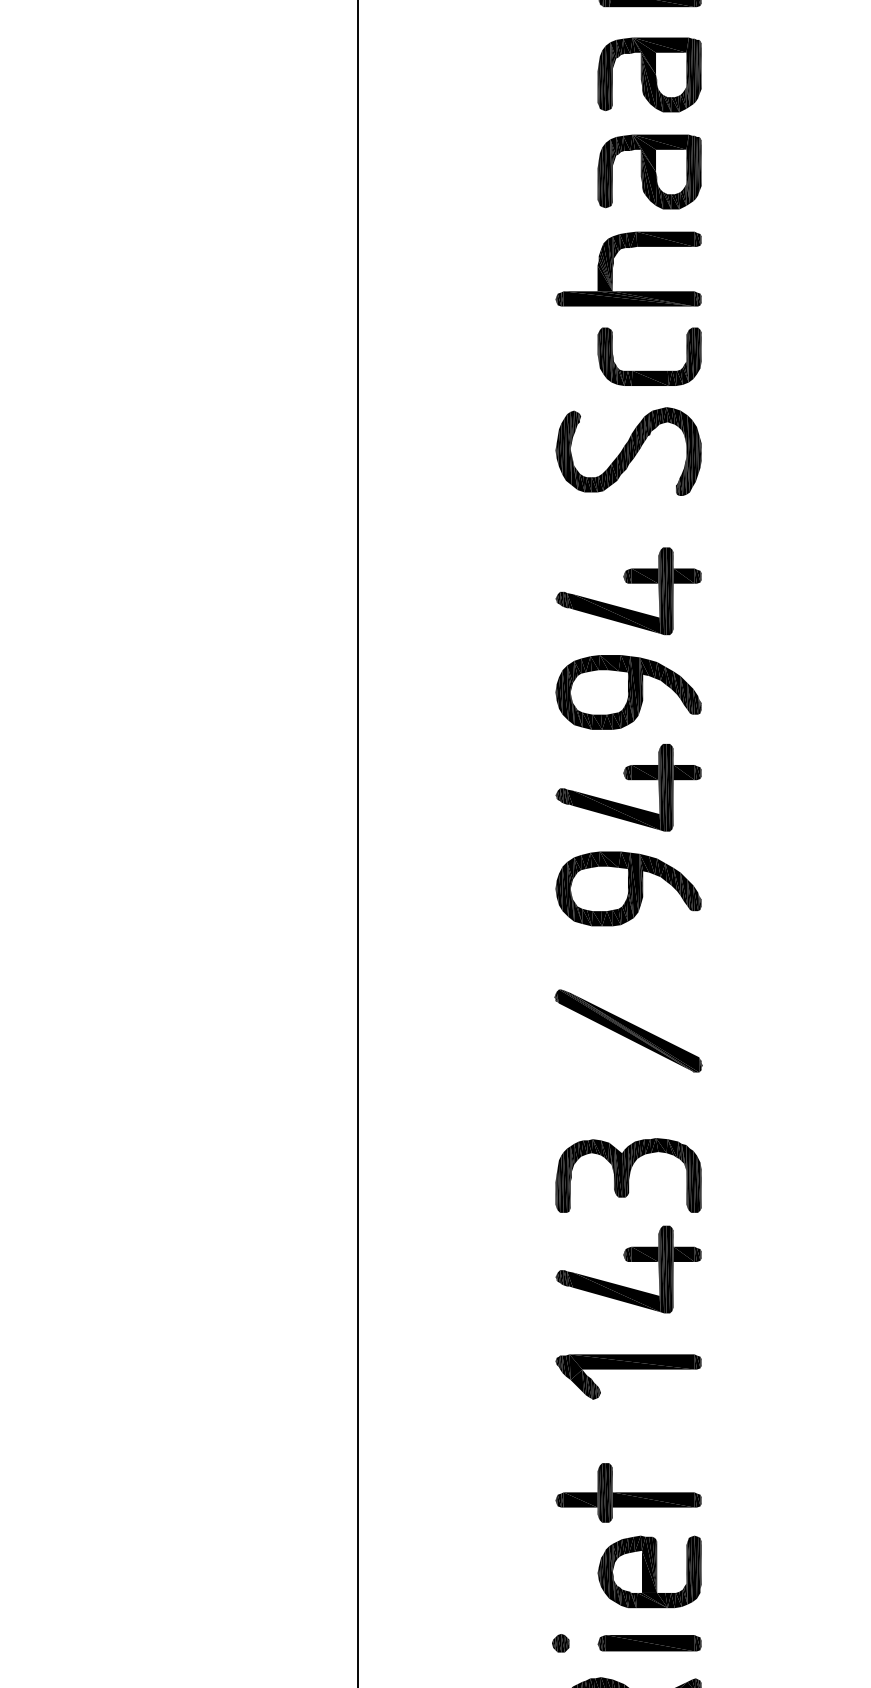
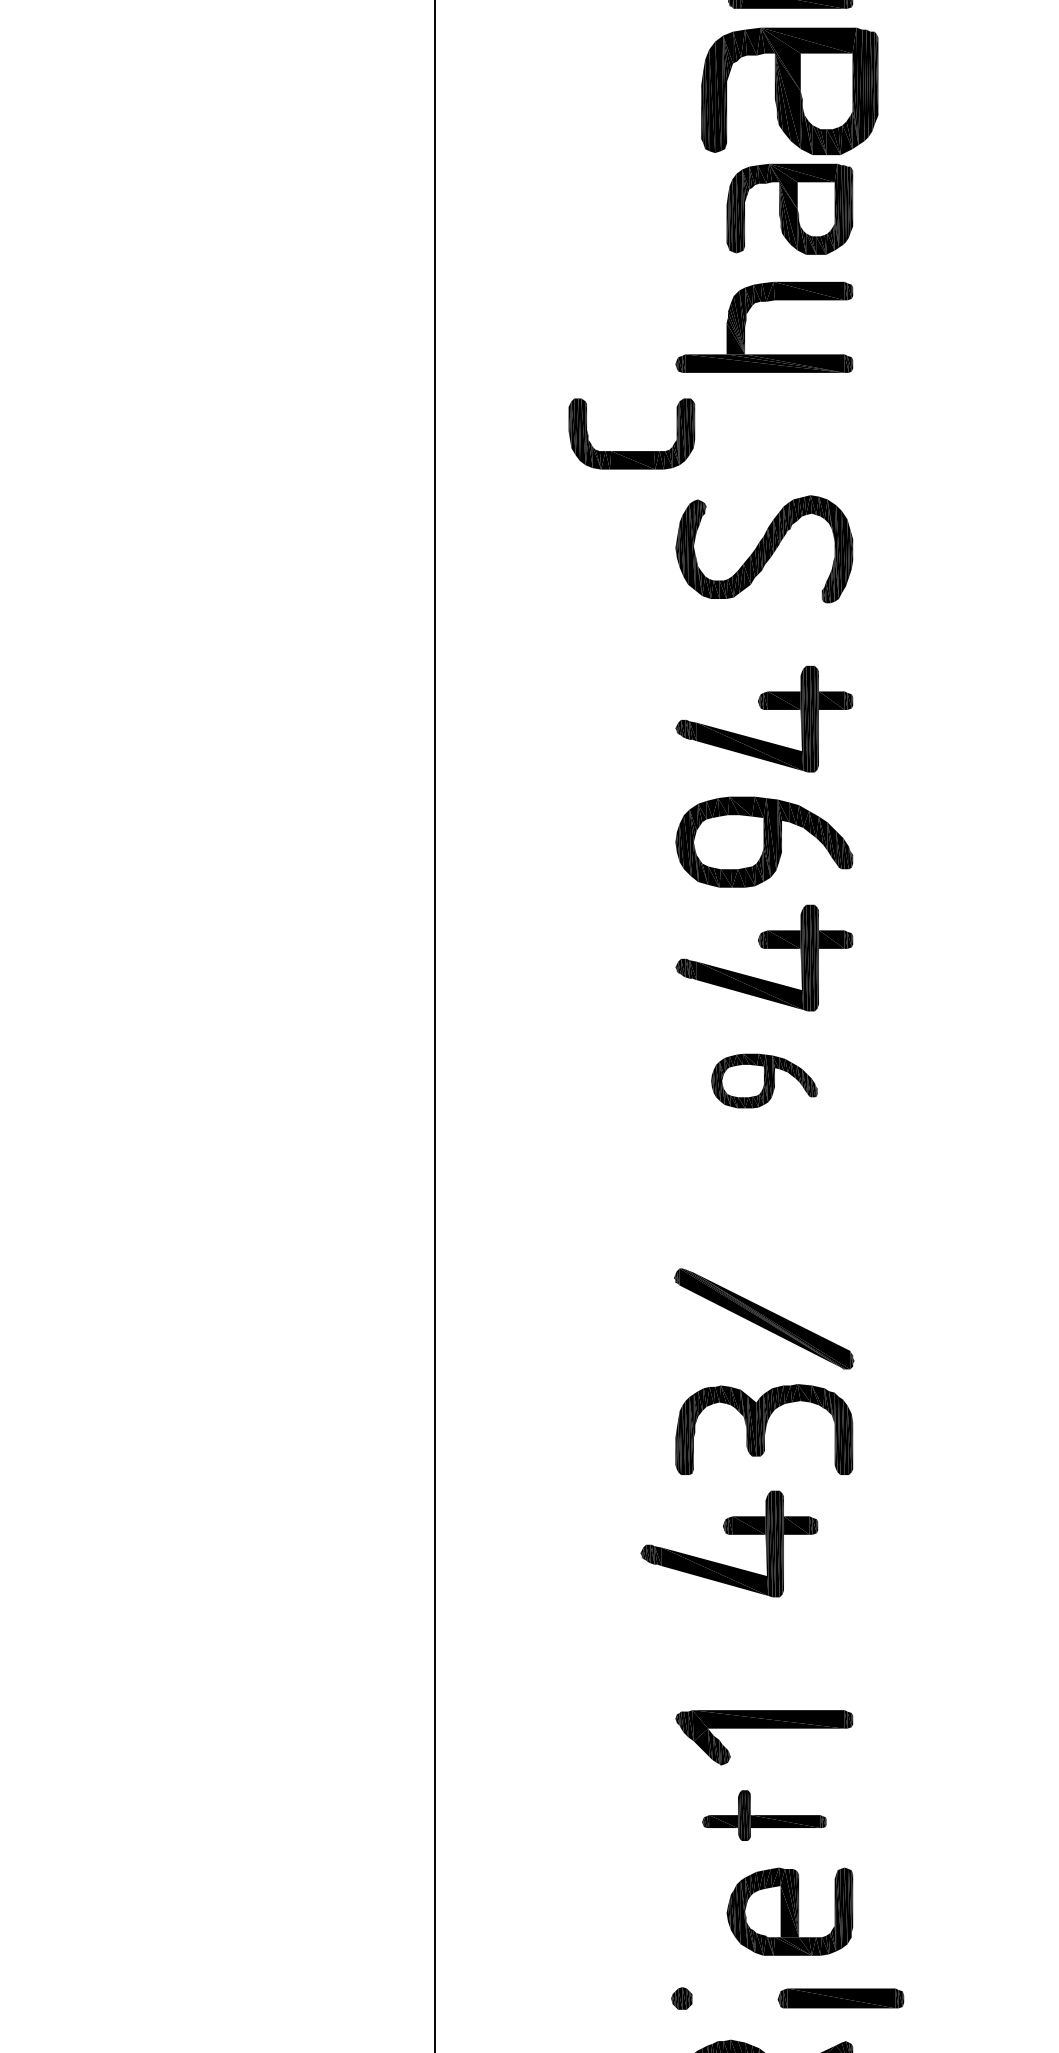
part: (649, 74) -> (789, 90), size x1.4
part: (649, 371) -> (631, 451), moved
part: (628, 888) -> (764, 1080), size x0.6
part: (628, 1030) -> (764, 1318), moved
part: (628, 1261) -> (729, 1534), moved
part: (628, 1369) -> (764, 1728), moved
part: (628, 1492) -> (764, 1815), size x0.7
part: (649, 1643) -> (840, 1998), moved

